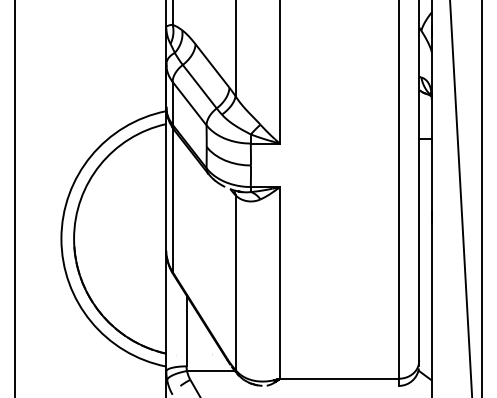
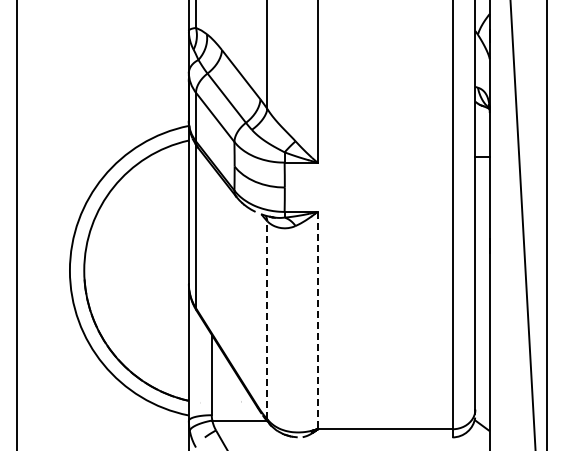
line: (235, 282) -> (267, 320), solid -> dashed
line: (279, 282) -> (317, 320), solid -> dashed

